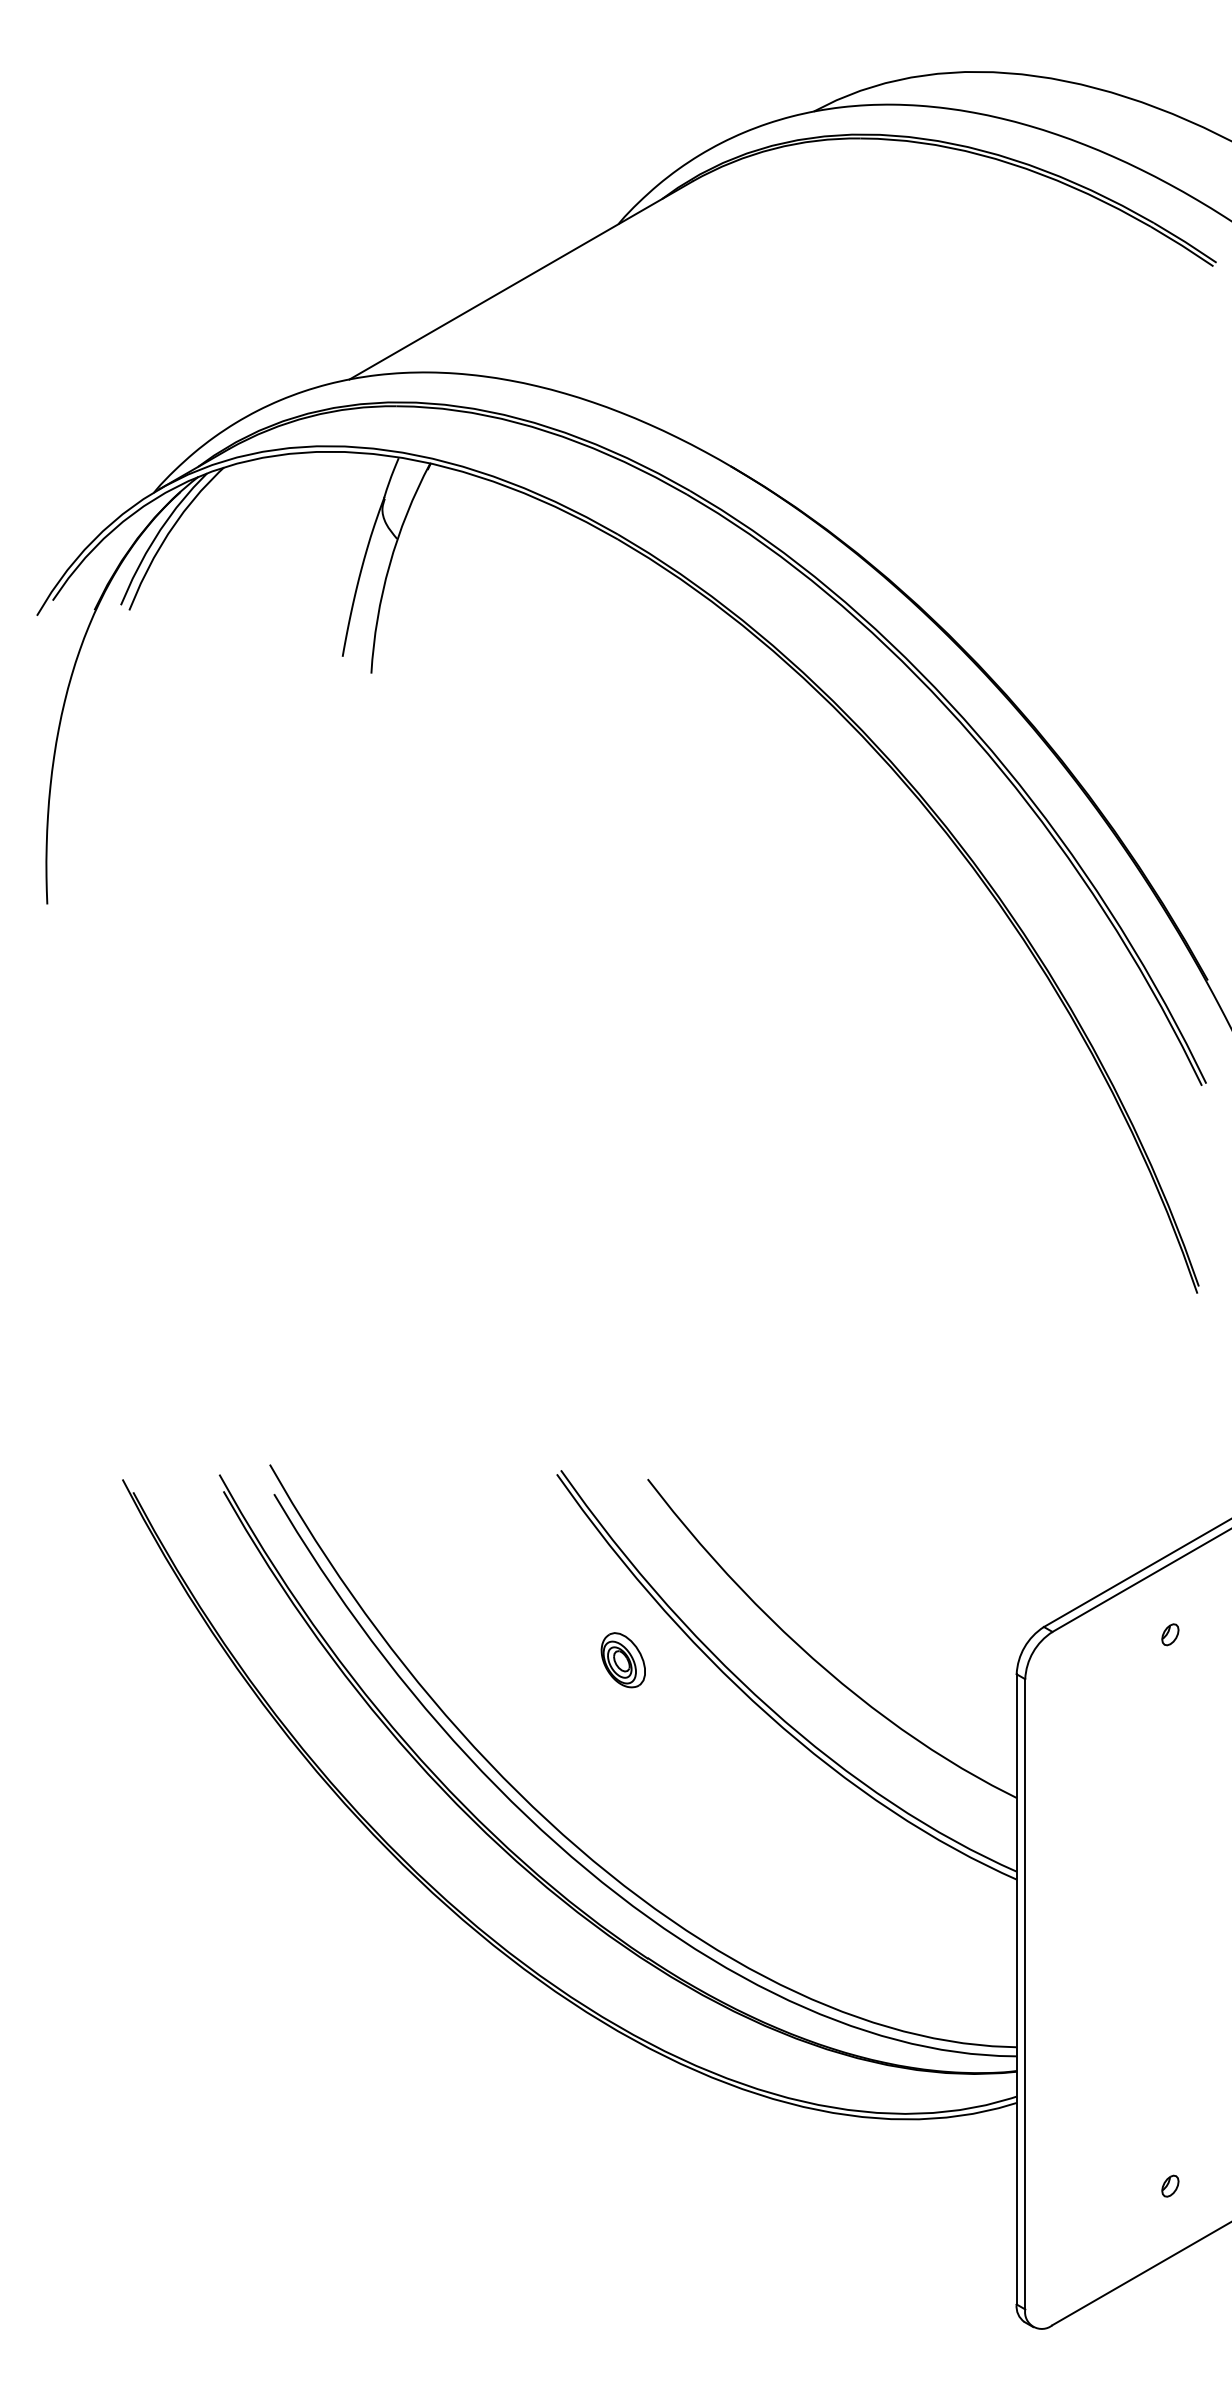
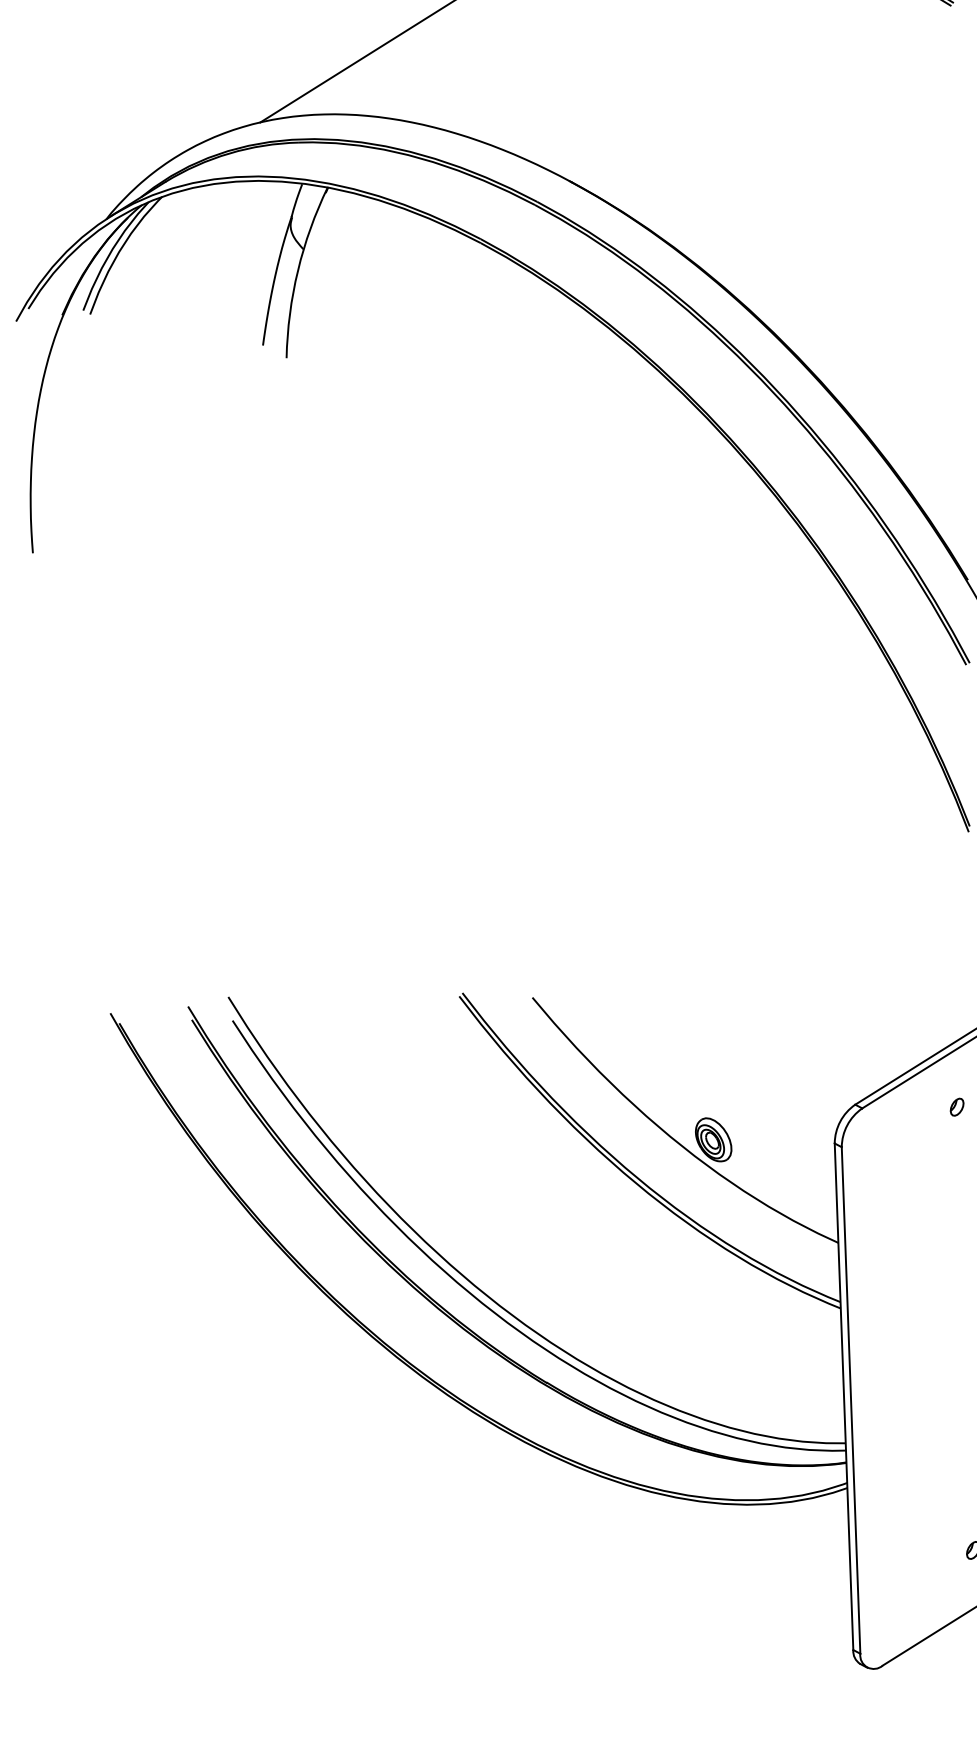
part: (622, 1660) -> (712, 1140), moved

